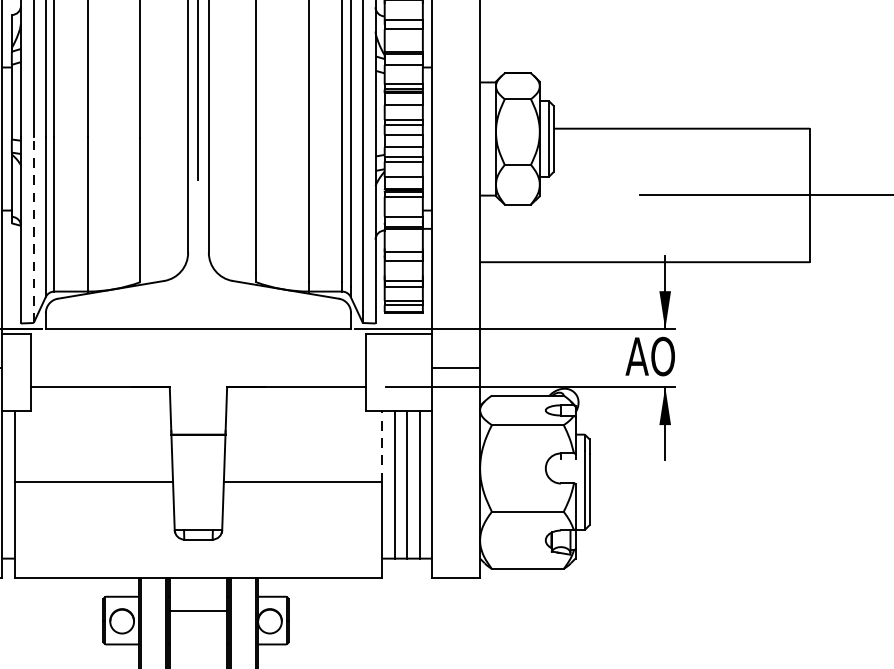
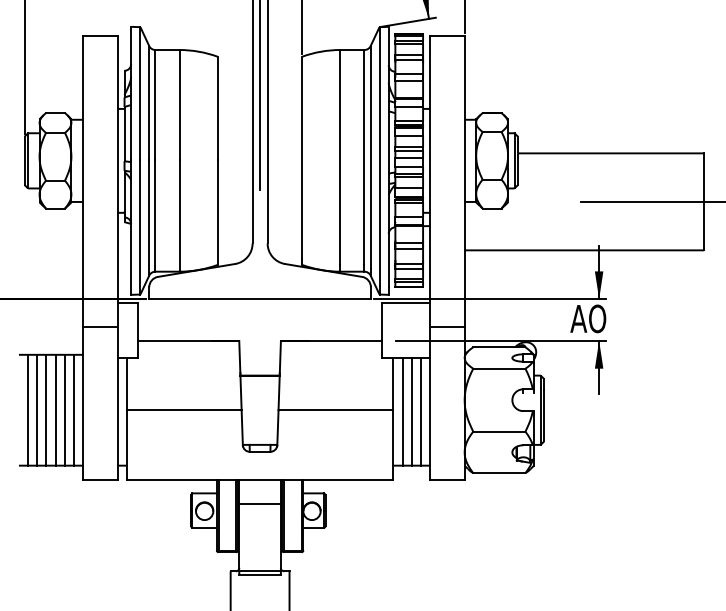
line: (33, 230) -> (140, 227), dashed -> solid
line: (382, 446) -> (393, 384), dashed -> solid

